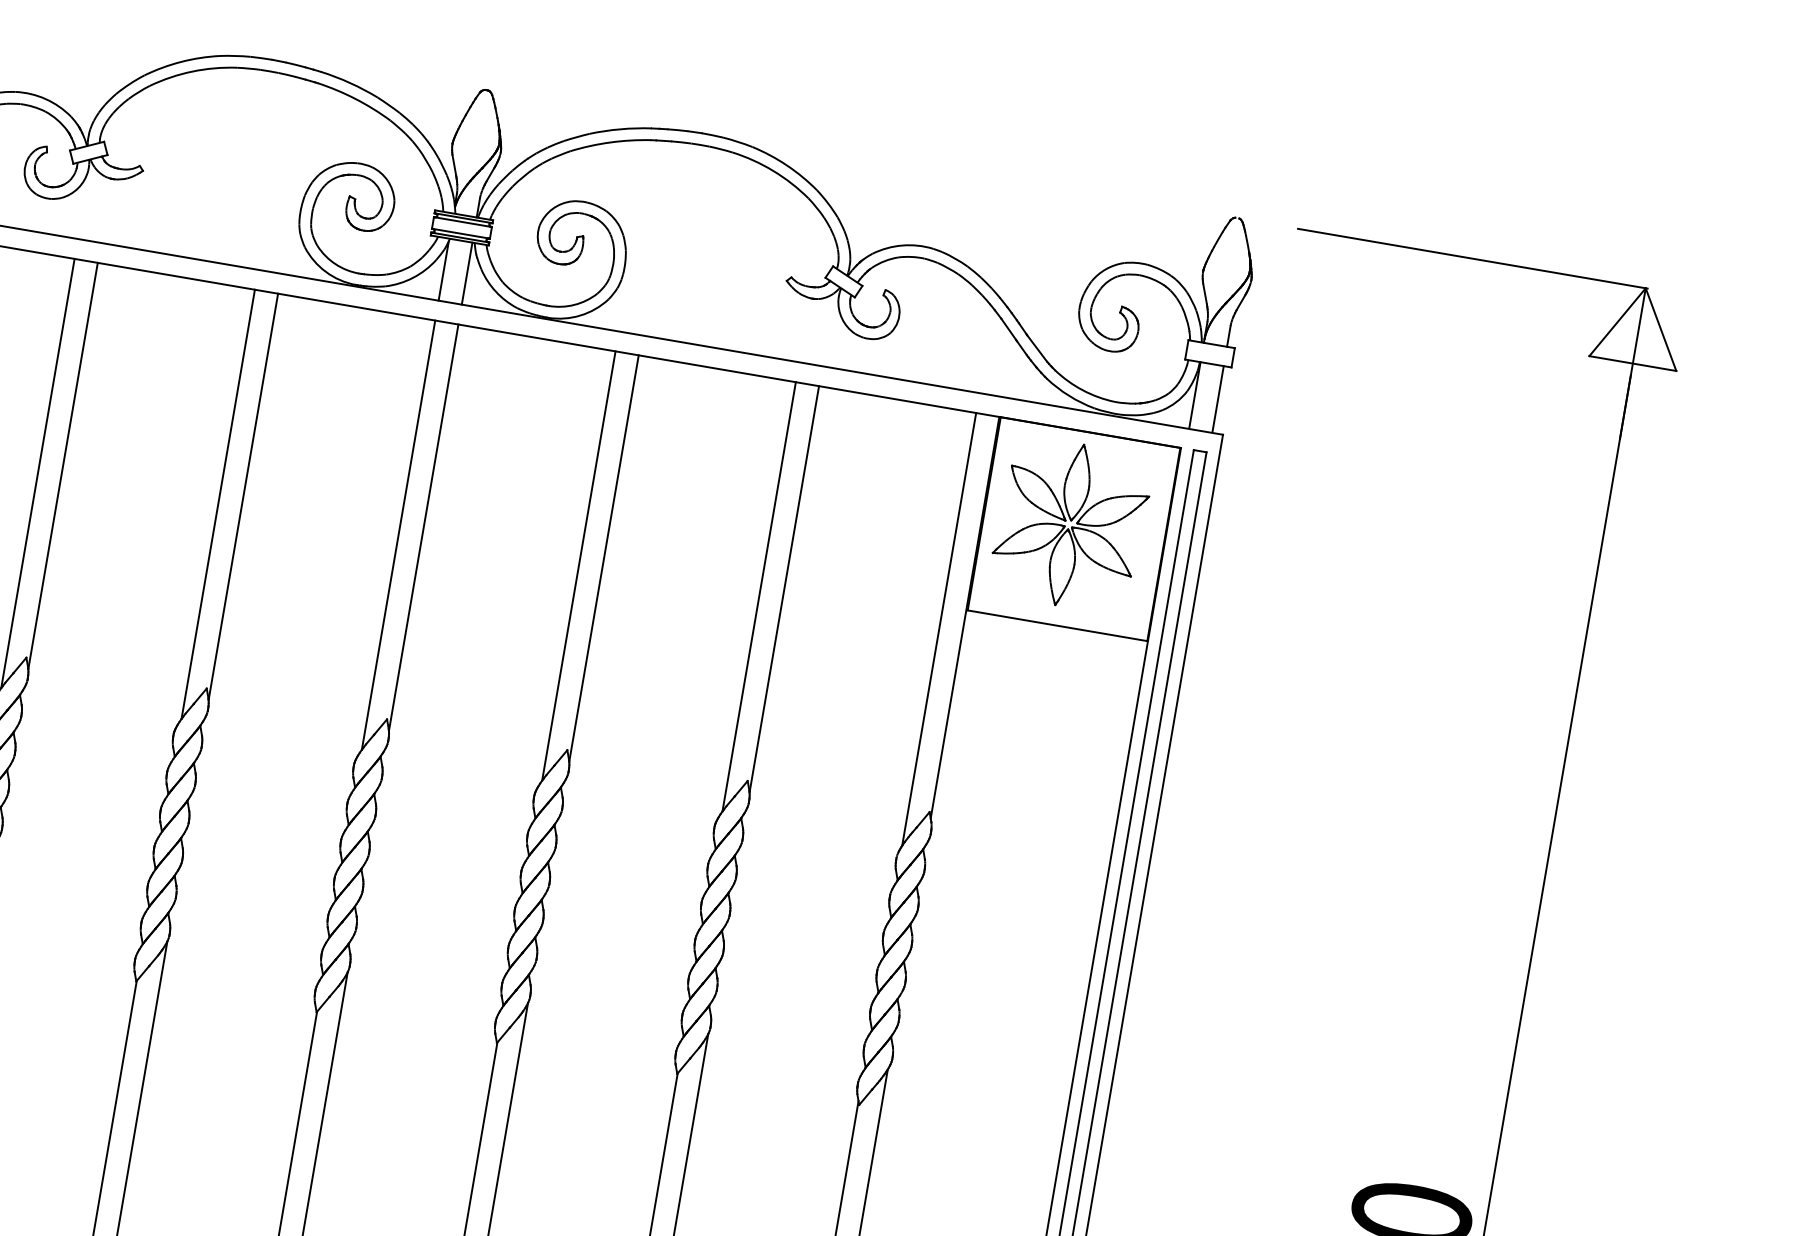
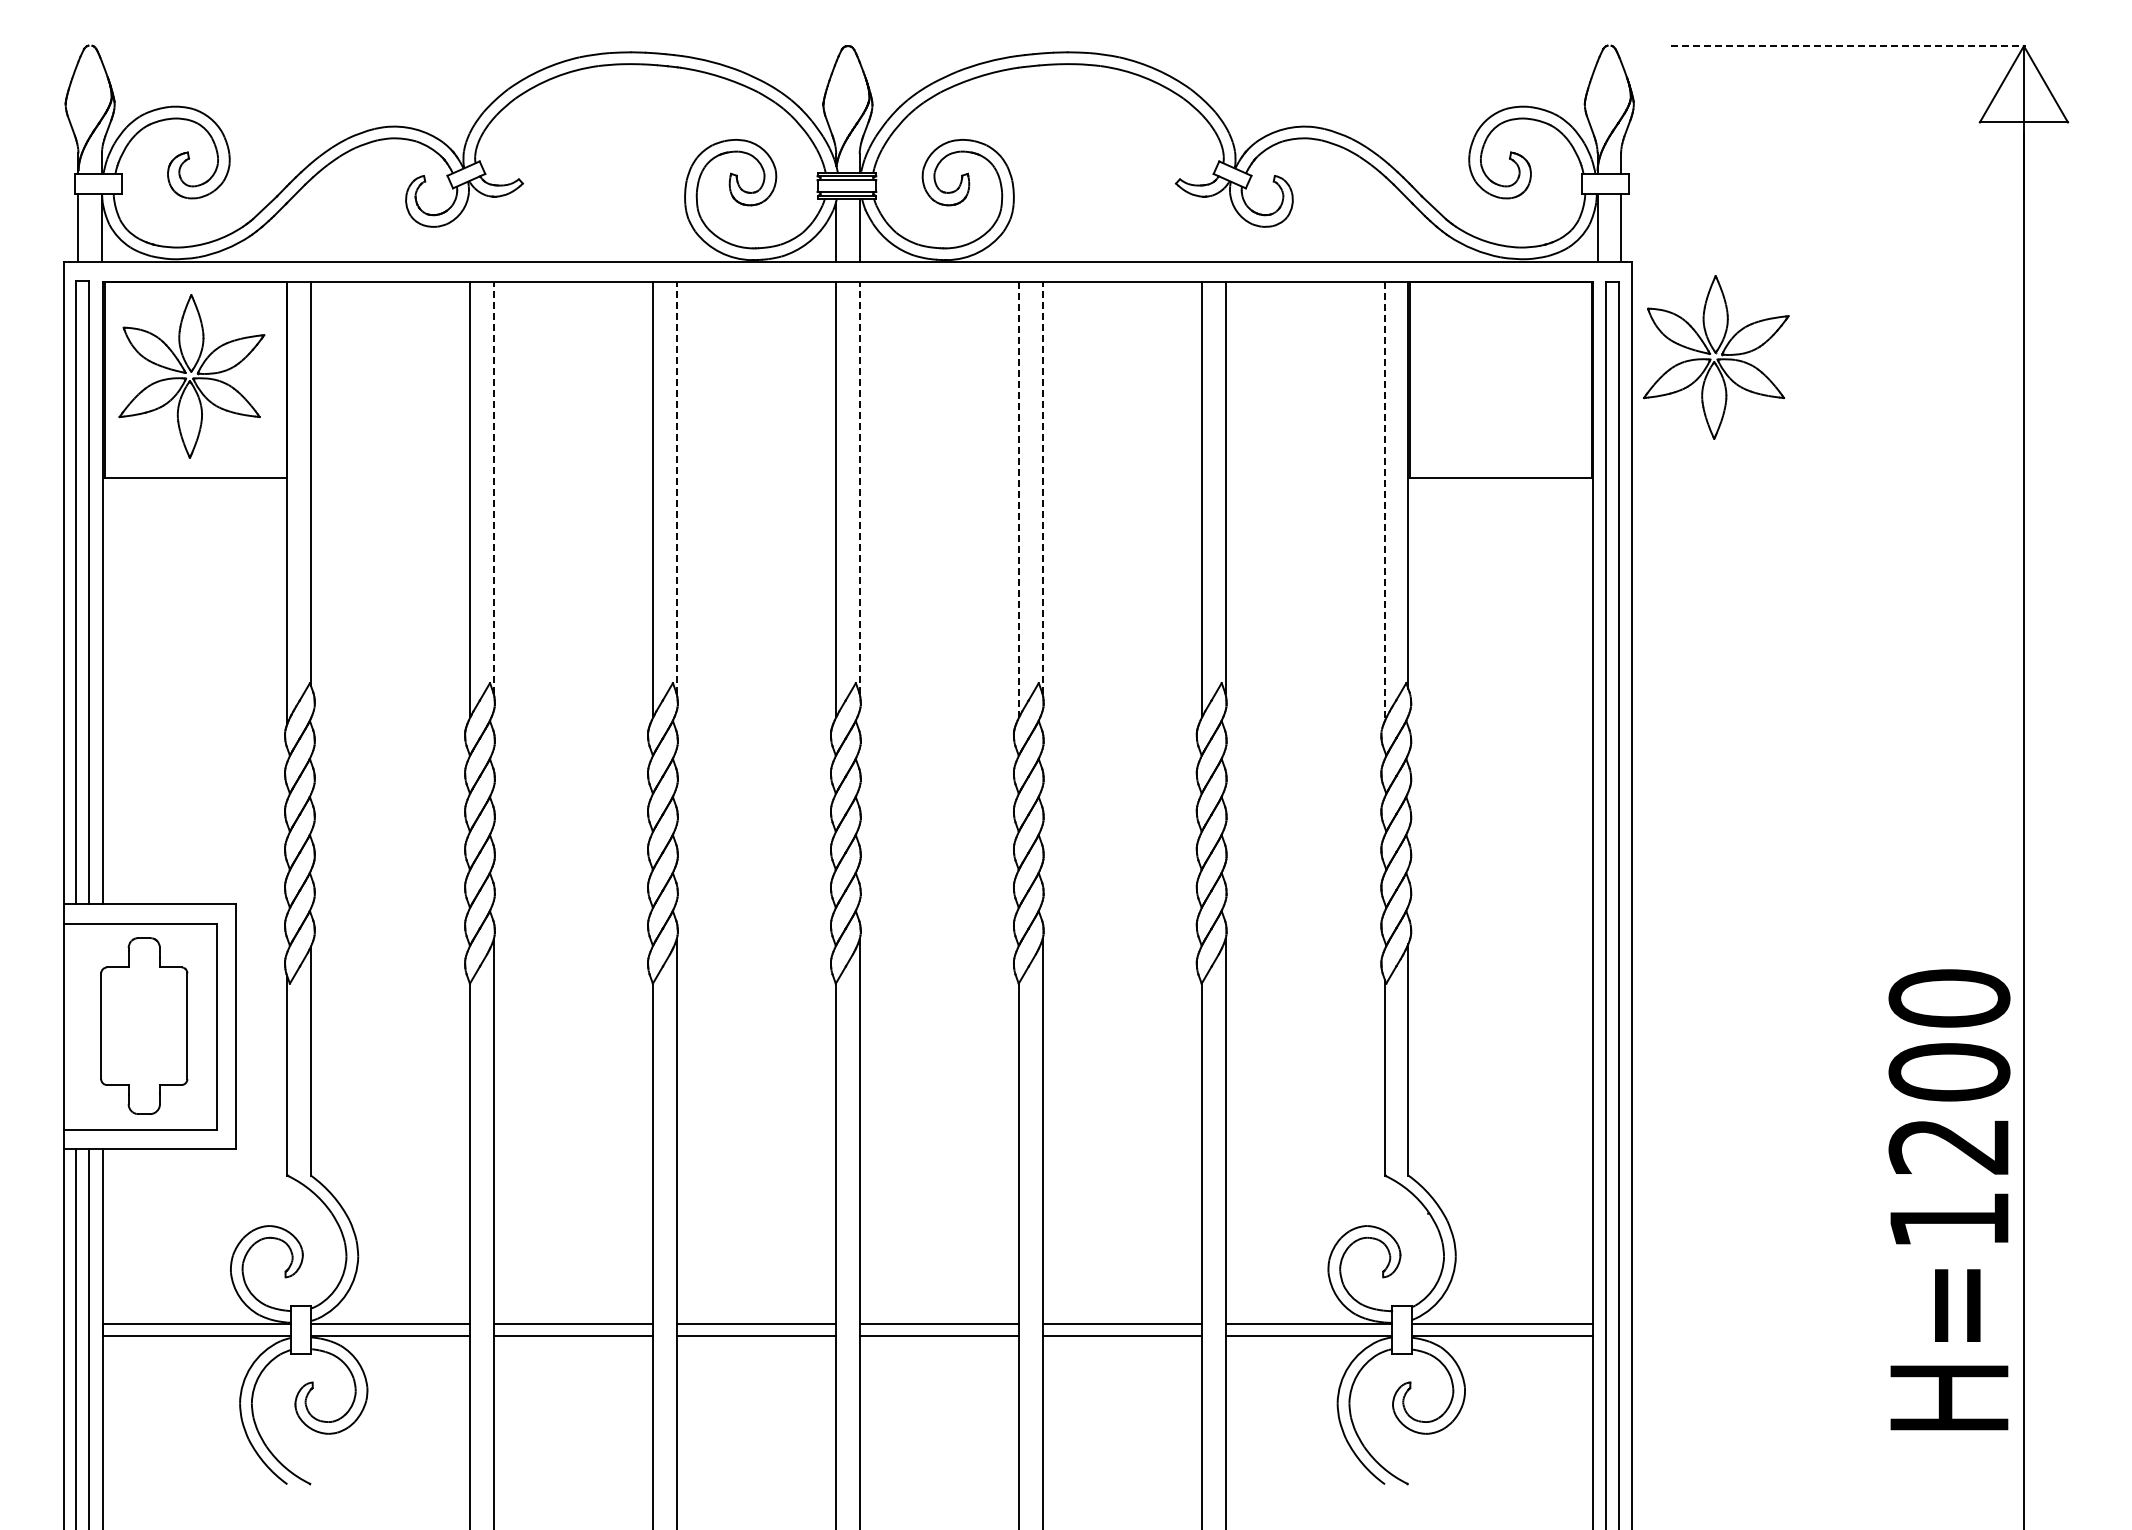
line: (1473, 259) -> (1849, 46), solid -> dashed
line: (62, 465) -> (493, 487), solid -> dashed
line: (243, 496) -> (676, 487), solid -> dashed
part: (1071, 525) -> (1716, 357), moved
line: (423, 527) -> (859, 487), solid -> dashed
line: (603, 557) -> (1042, 487), solid -> dashed
line: (579, 565) -> (1019, 499), solid -> dashed
line: (938, 629) -> (1384, 501), solid -> dashed

